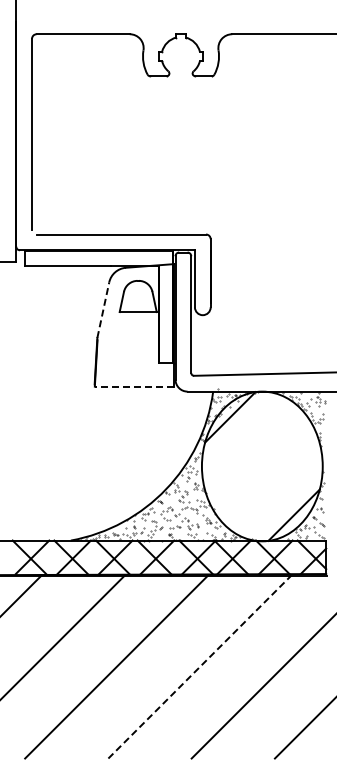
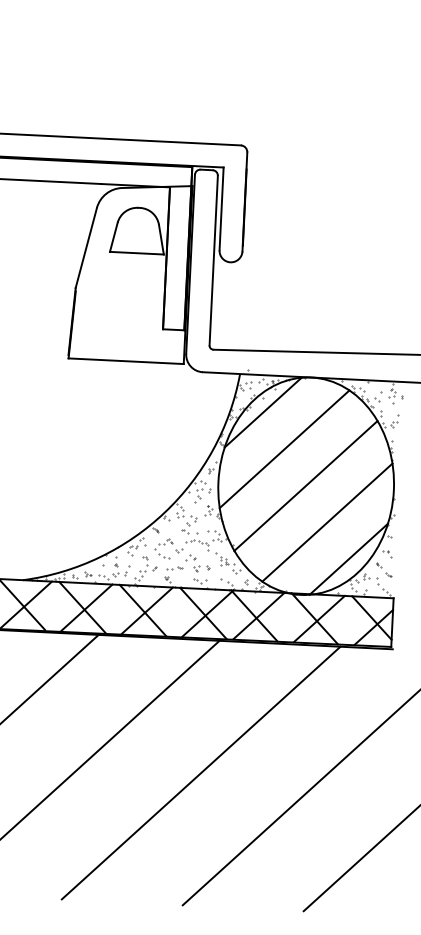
line: (103, 309) -> (86, 246), dashed -> solid
line: (134, 386) -> (126, 361), dashed -> solid
line: (245, 441) -> (283, 448), added
line: (262, 466) -> (306, 486), added
line: (277, 490) -> (326, 522), added
line: (200, 666) -> (202, 772), dashed -> solid

